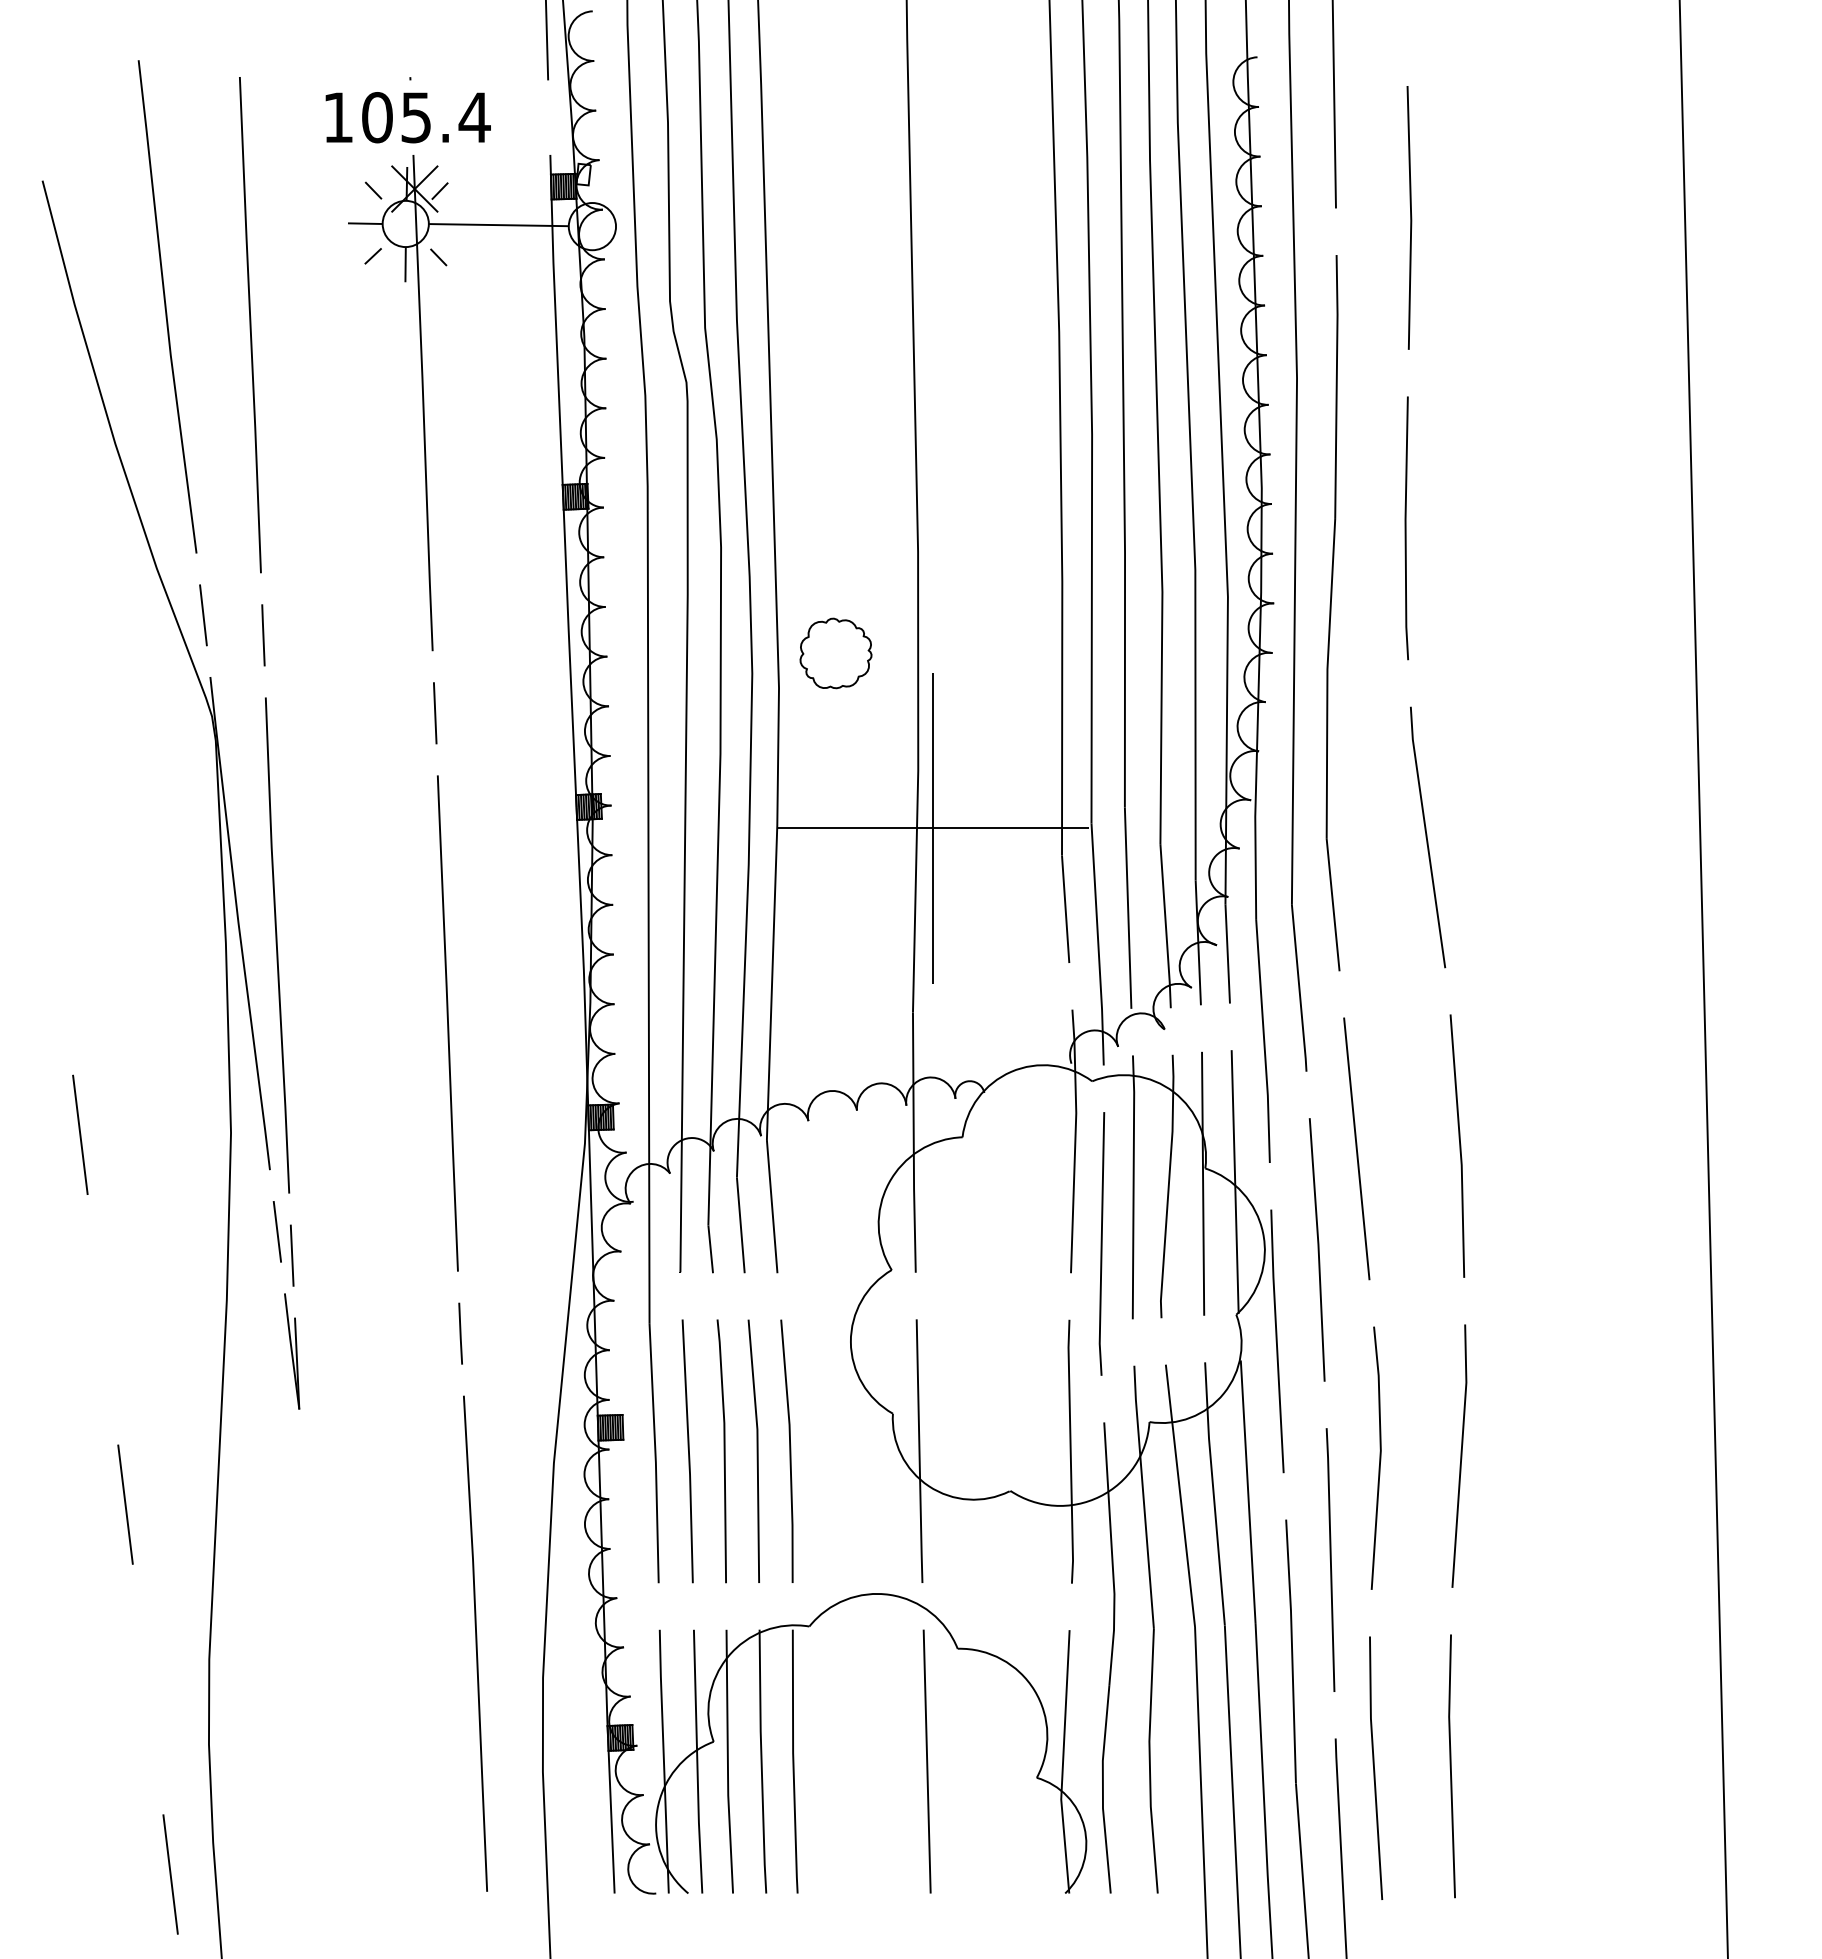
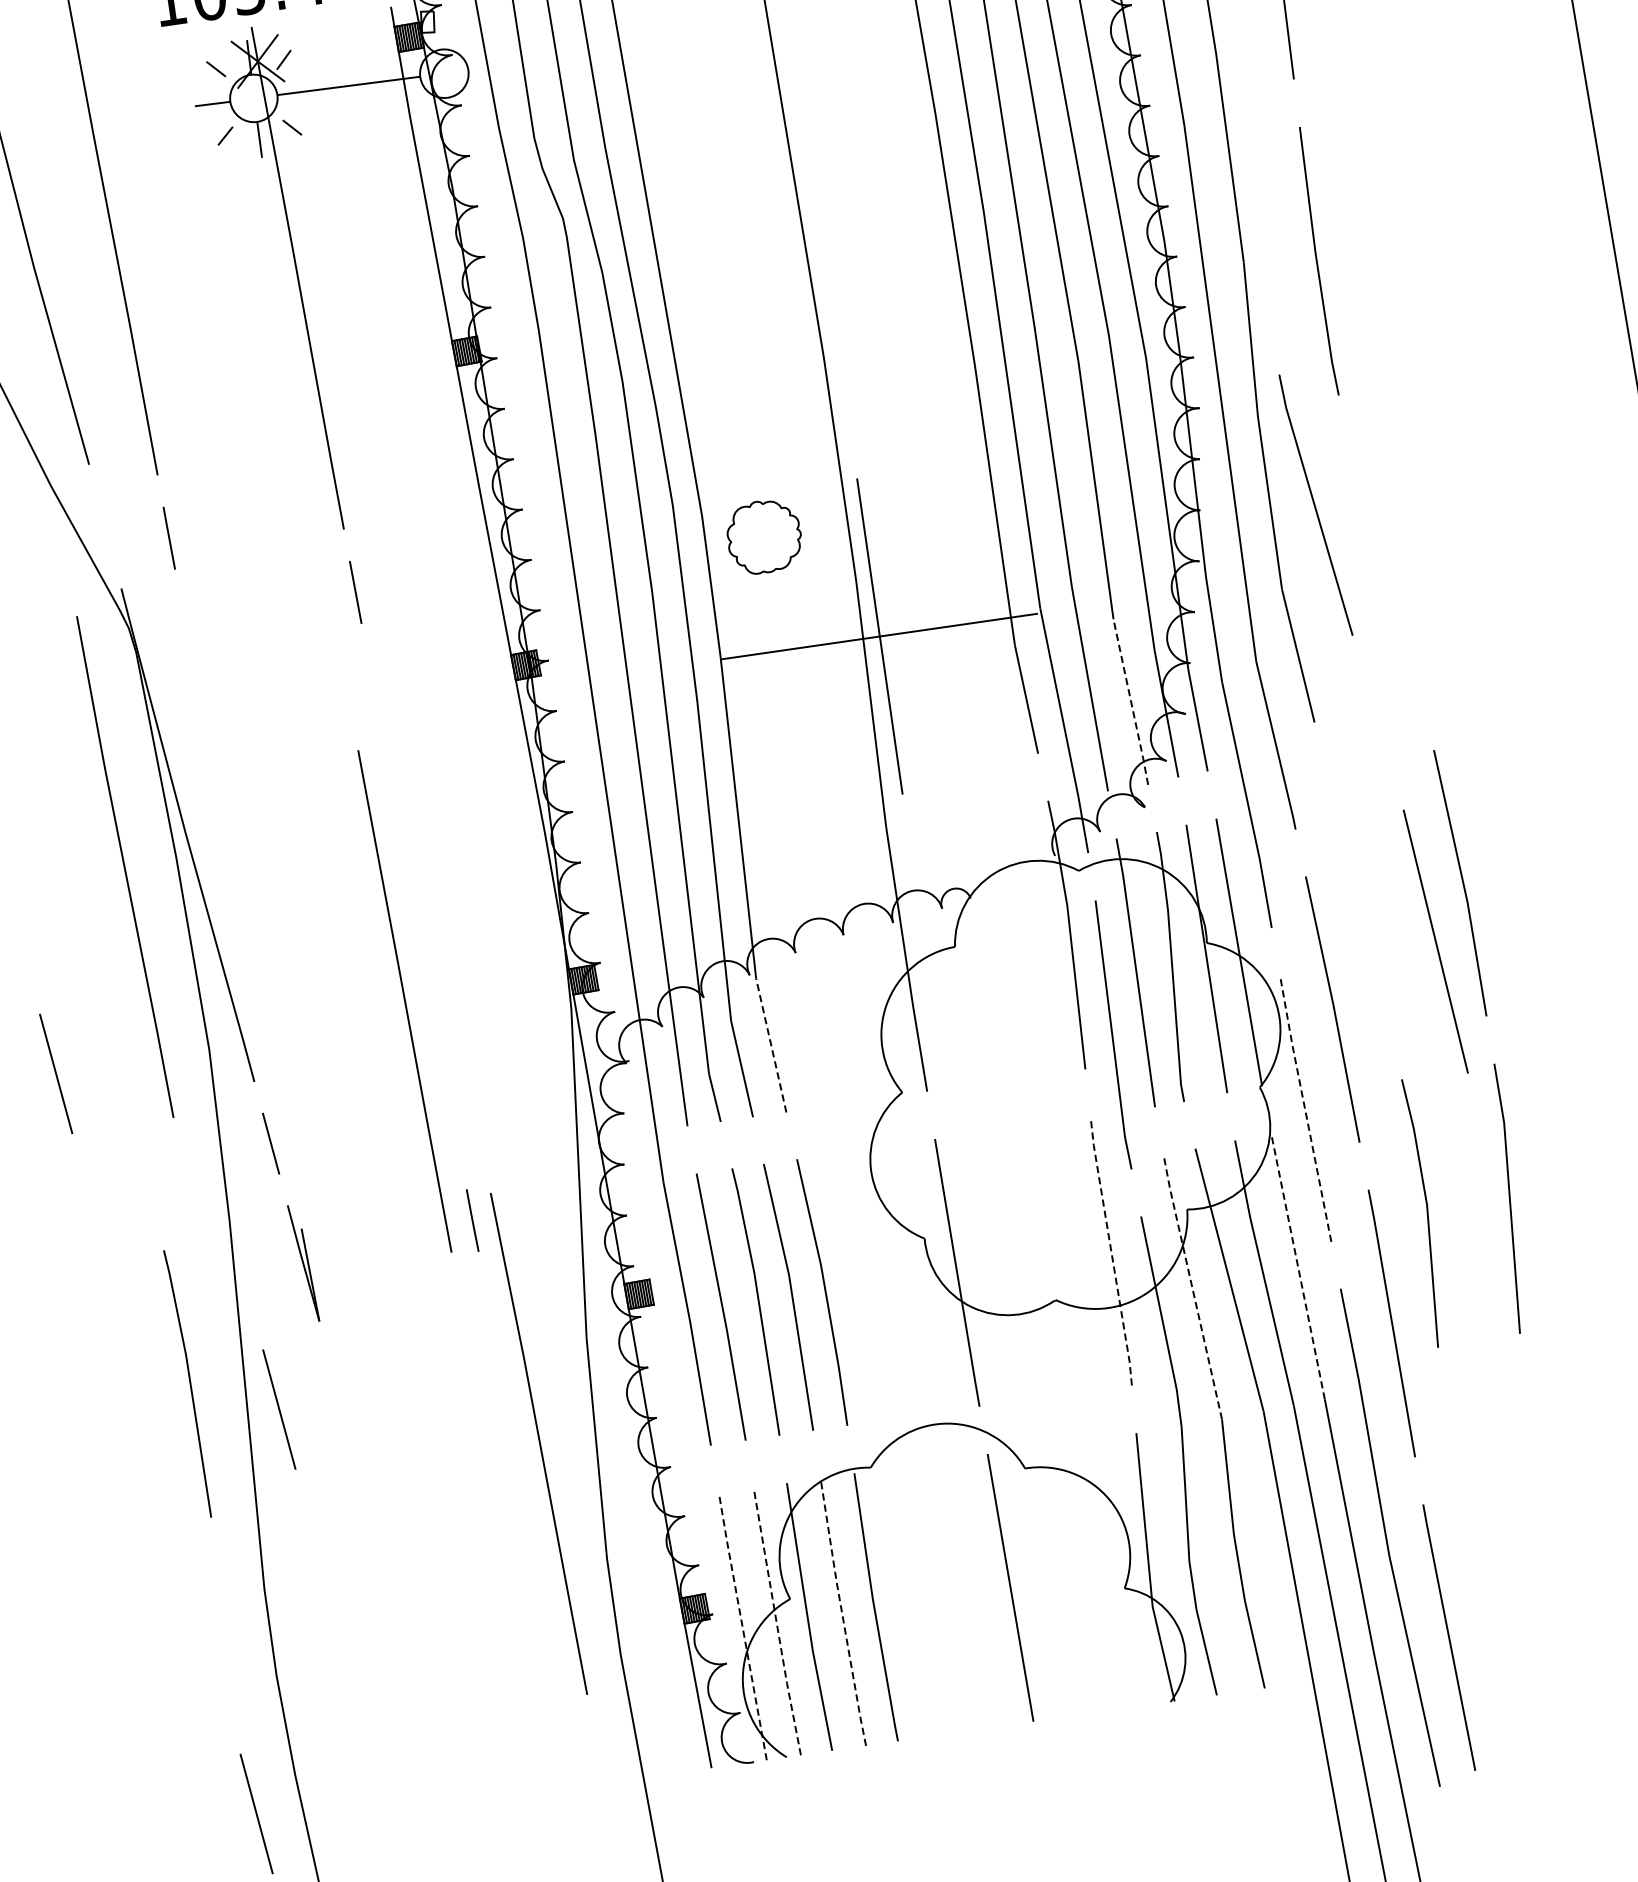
line: (203, 615) -> (105, 526), removed
part: (835, 653) -> (763, 536), moved
line: (1427, 837) -> (1315, 505), moved
line: (1165, 926) -> (1130, 702), solid -> dashed
line: (277, 945) -> (125, 867), moved
line: (447, 1023) -> (404, 1001), moved
line: (1356, 1148) -> (1435, 941), moved
line: (772, 1206) -> (771, 1045), solid -> dashed
line: (291, 1255) -> (288, 1165), removed
line: (1276, 1341) -> (1304, 1108), solid -> dashed
line: (165, 1451) -> (189, 1383), added
line: (1070, 1451) -> (1111, 1251), solid -> dashed
line: (1248, 1492) -> (1298, 1266), solid -> dashed
line: (1143, 1496) -> (1192, 1286), solid -> dashed
line: (125, 1504) -> (279, 1409), moved
line: (475, 1643) -> (538, 1443), moved
line: (663, 1760) -> (741, 1625), solid -> dashed
line: (761, 1761) -> (841, 1612), solid -> dashed
line: (697, 1762) -> (776, 1622), solid -> dashed
line: (1451, 1766) -> (1545, 1515), removed
line: (1374, 1767) -> (1467, 1528), removed

